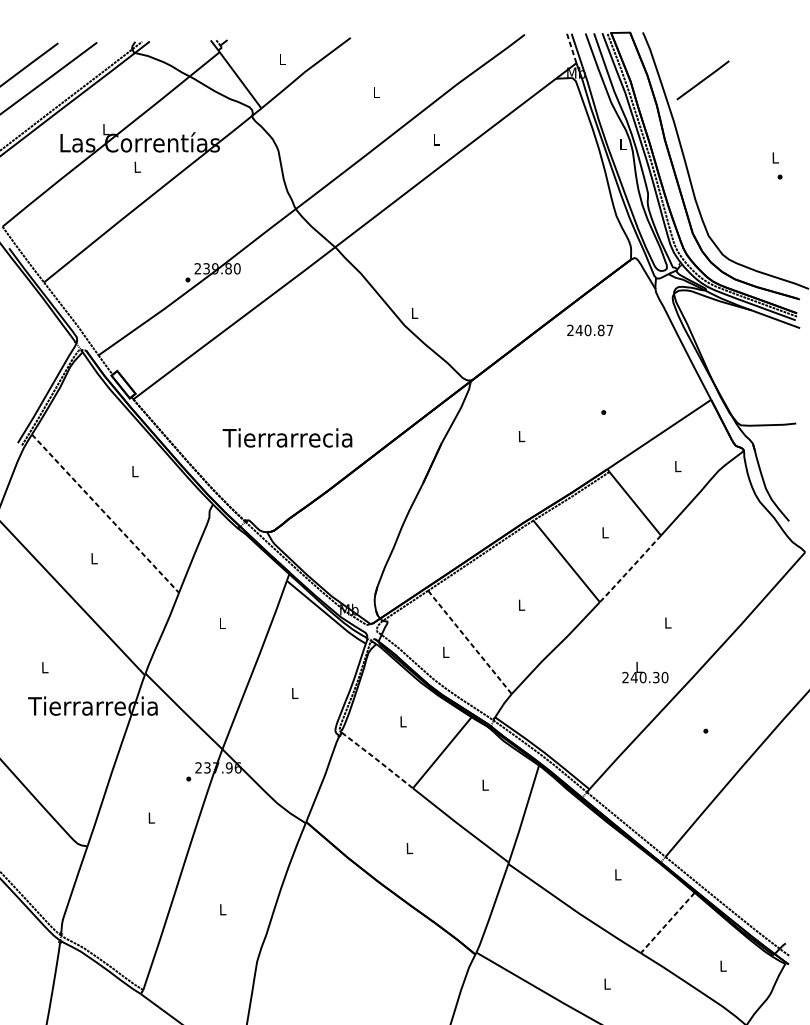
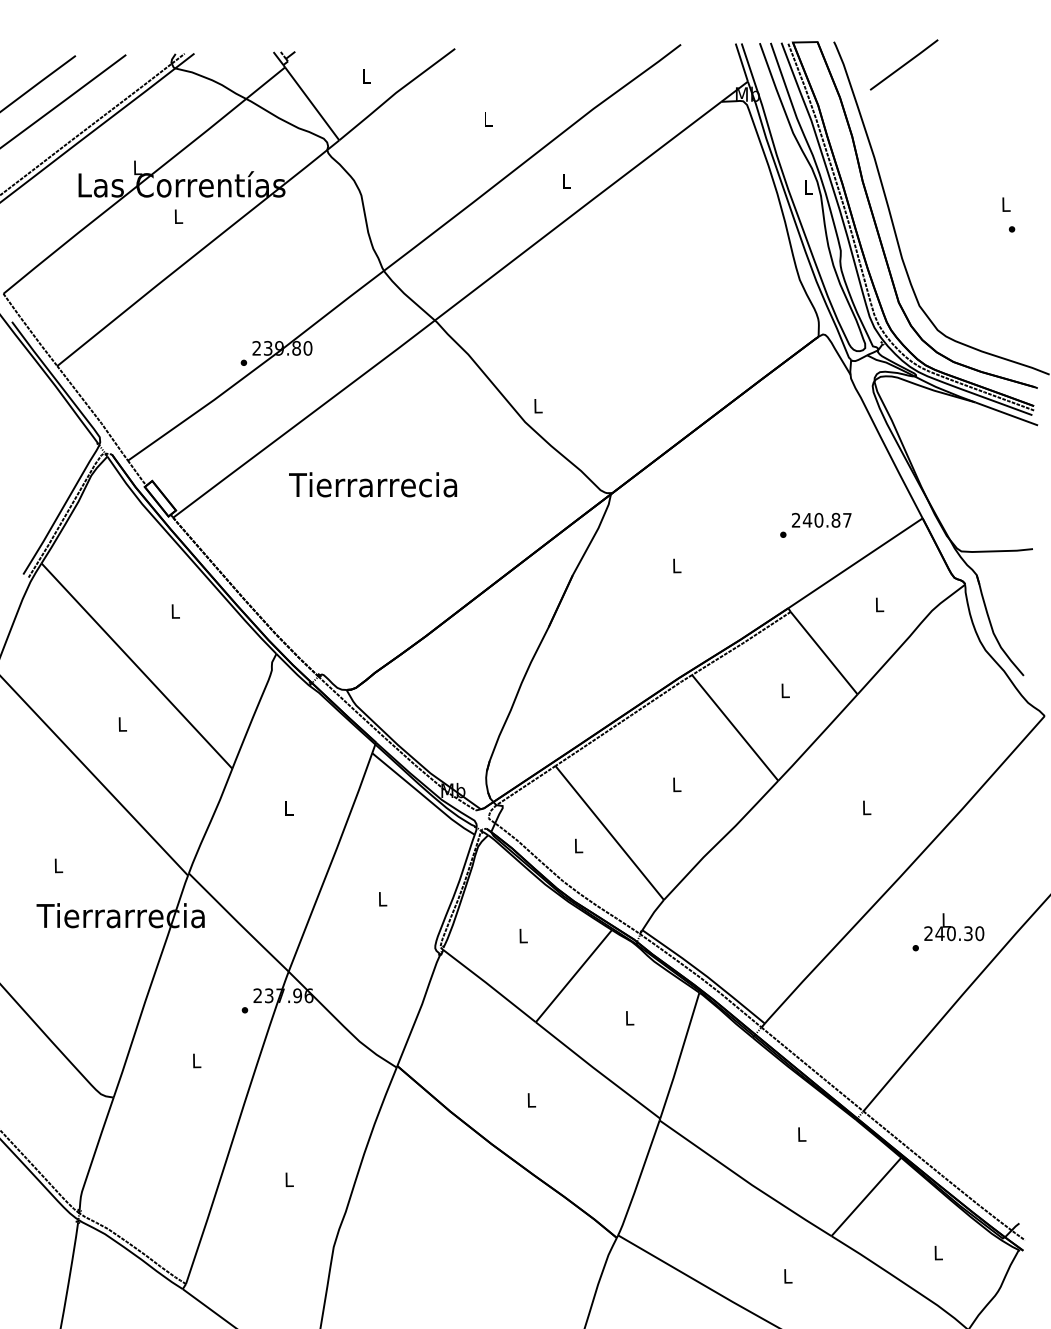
line: (571, 48) -> (741, 62), dashed -> solid
line: (702, 80) -> (903, 64), moved
text: (590, 330) -> (821, 520), moved
text: (287, 437) -> (373, 484), moved
line: (105, 514) -> (136, 666), dashed -> solid
line: (630, 569) -> (817, 738), dashed -> solid
line: (469, 642) -> (609, 833), dashed -> solid
text: (645, 672) -> (954, 927), moved
line: (377, 759) -> (489, 985), dashed -> solid
line: (667, 922) -> (866, 1196), dashed -> solid

